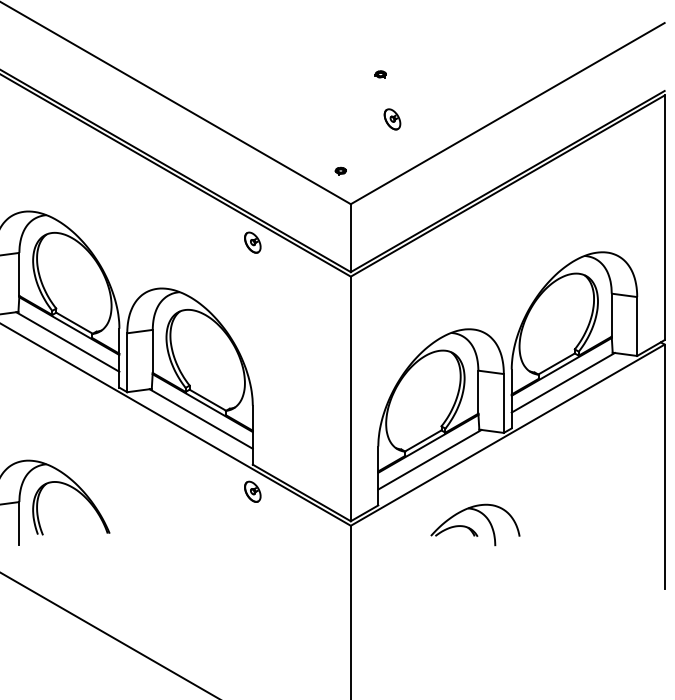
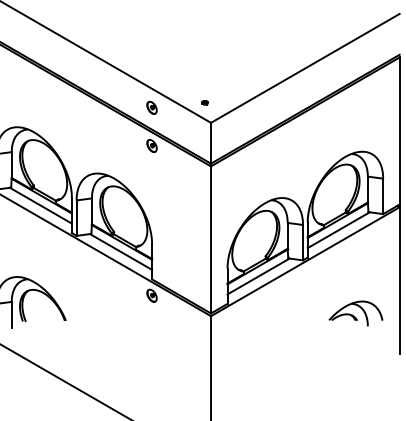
part: (379, 73) -> (228, 44), removed
part: (391, 118) -> (151, 107), moved
part: (474, 524) -> (355, 313), moved

